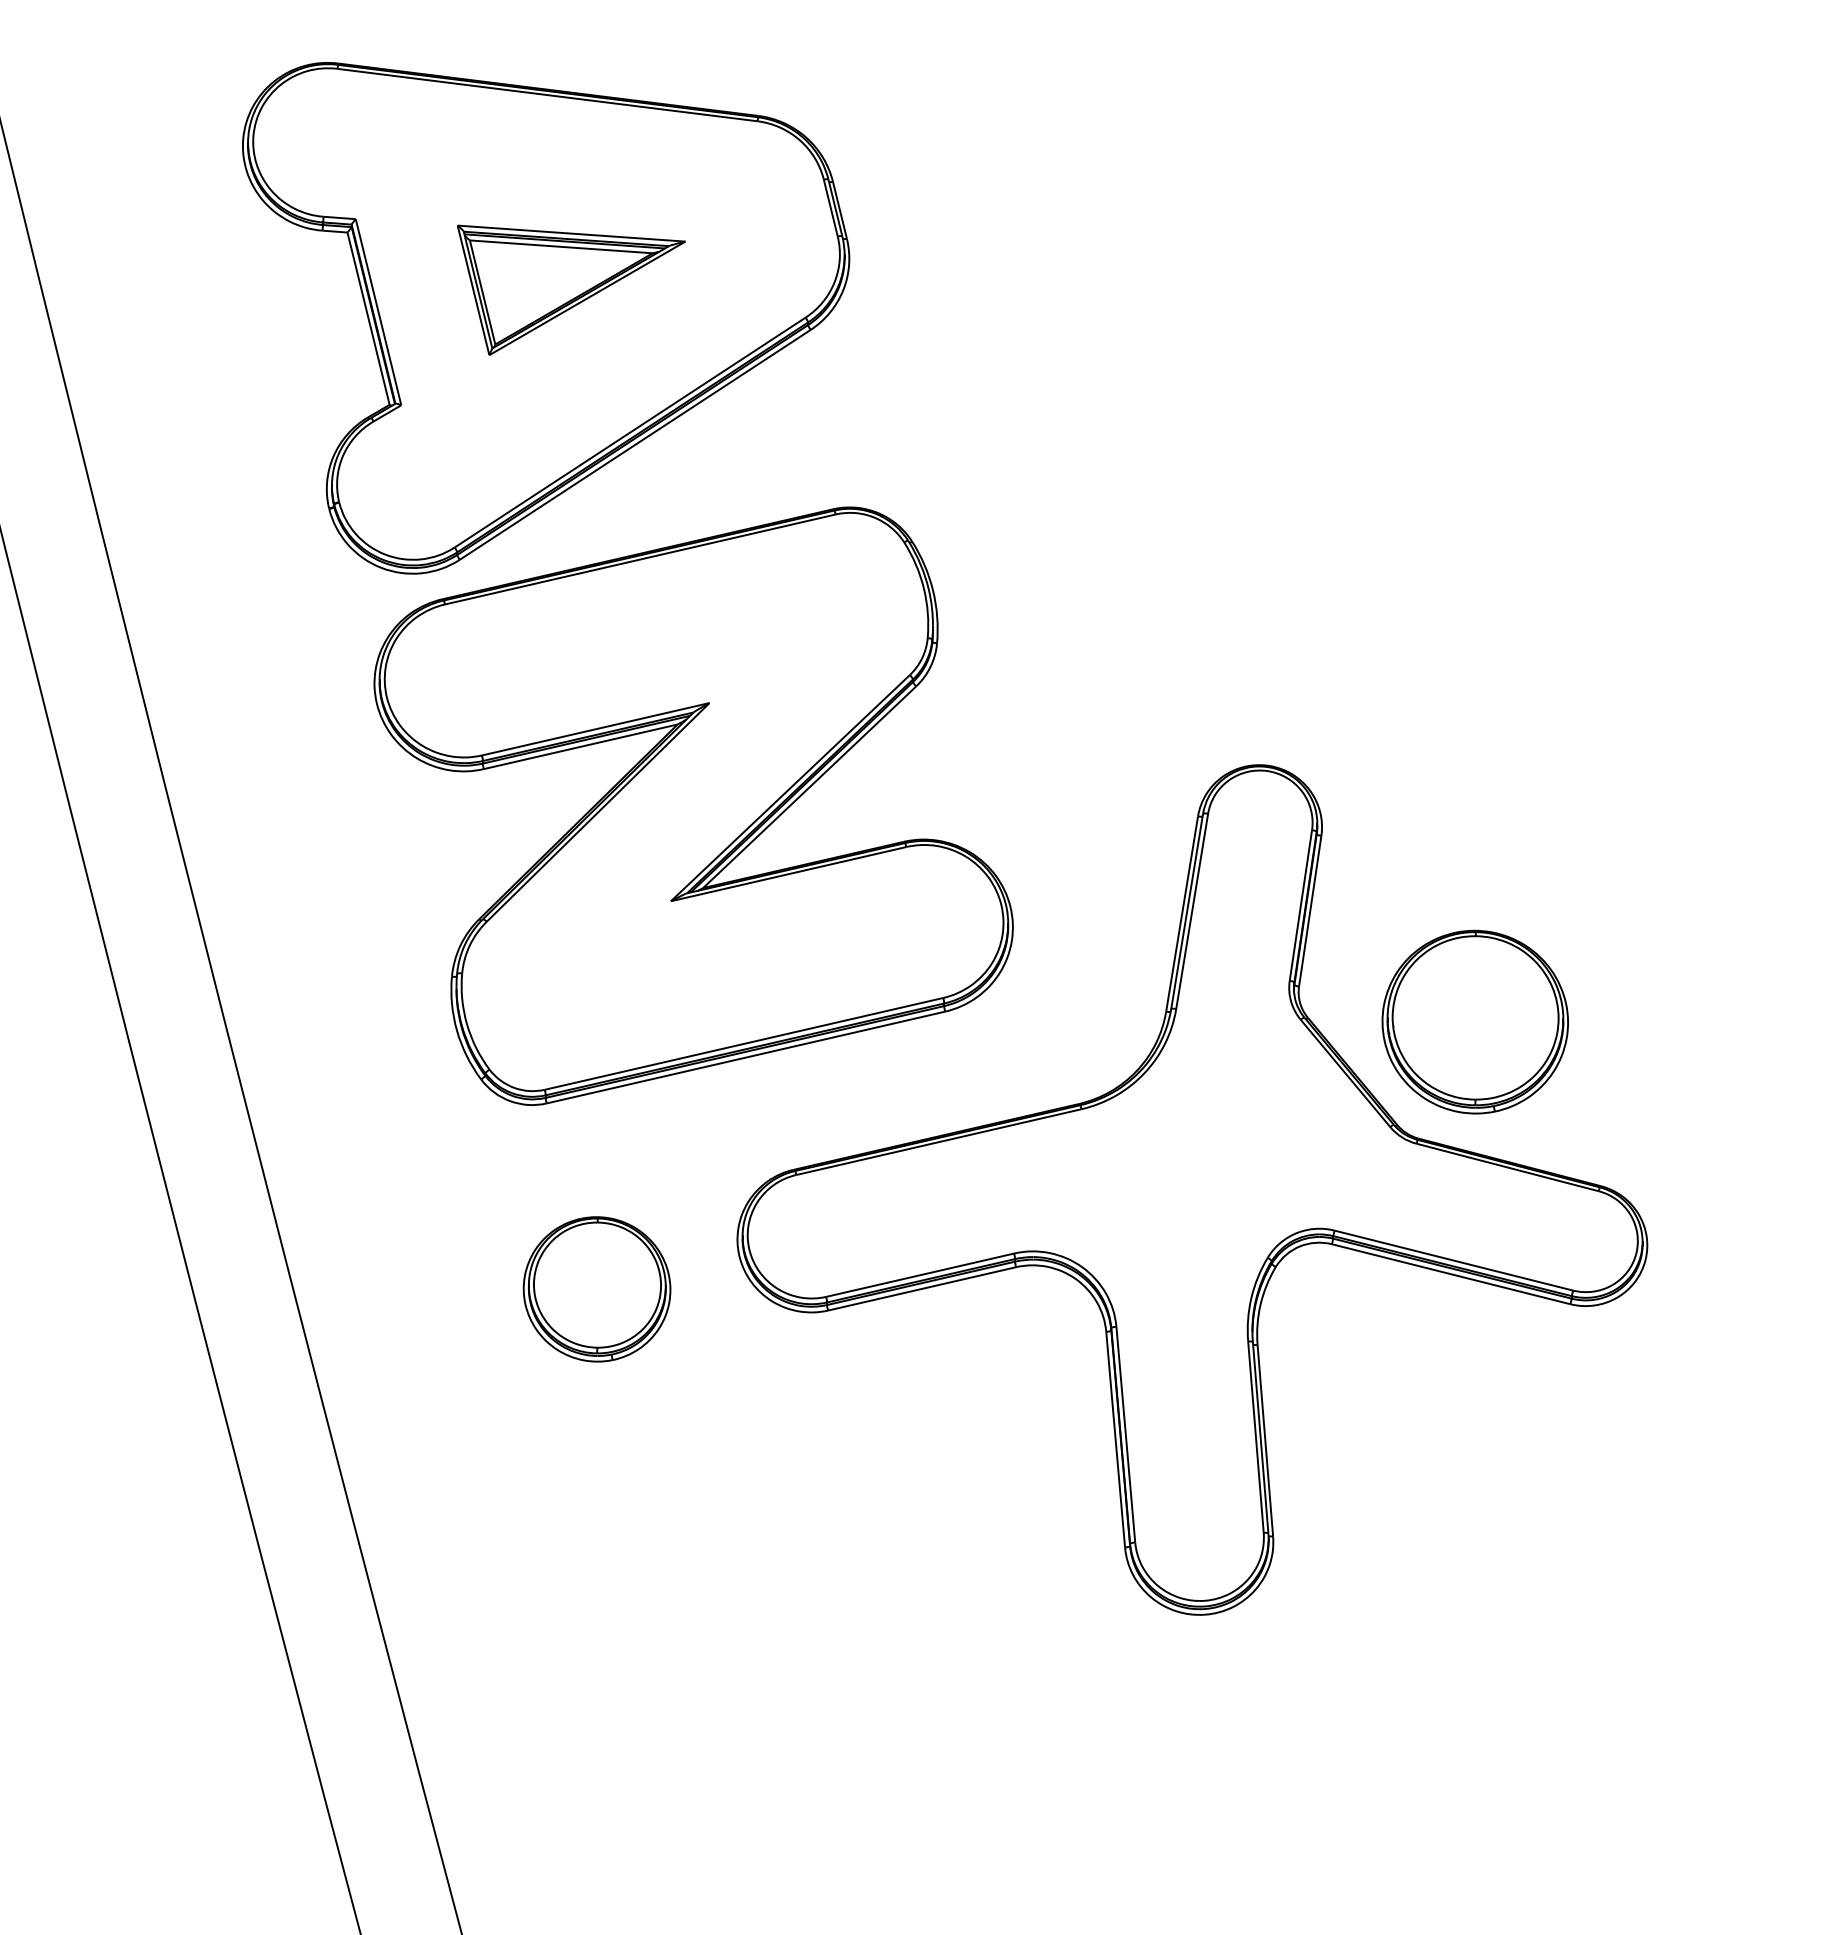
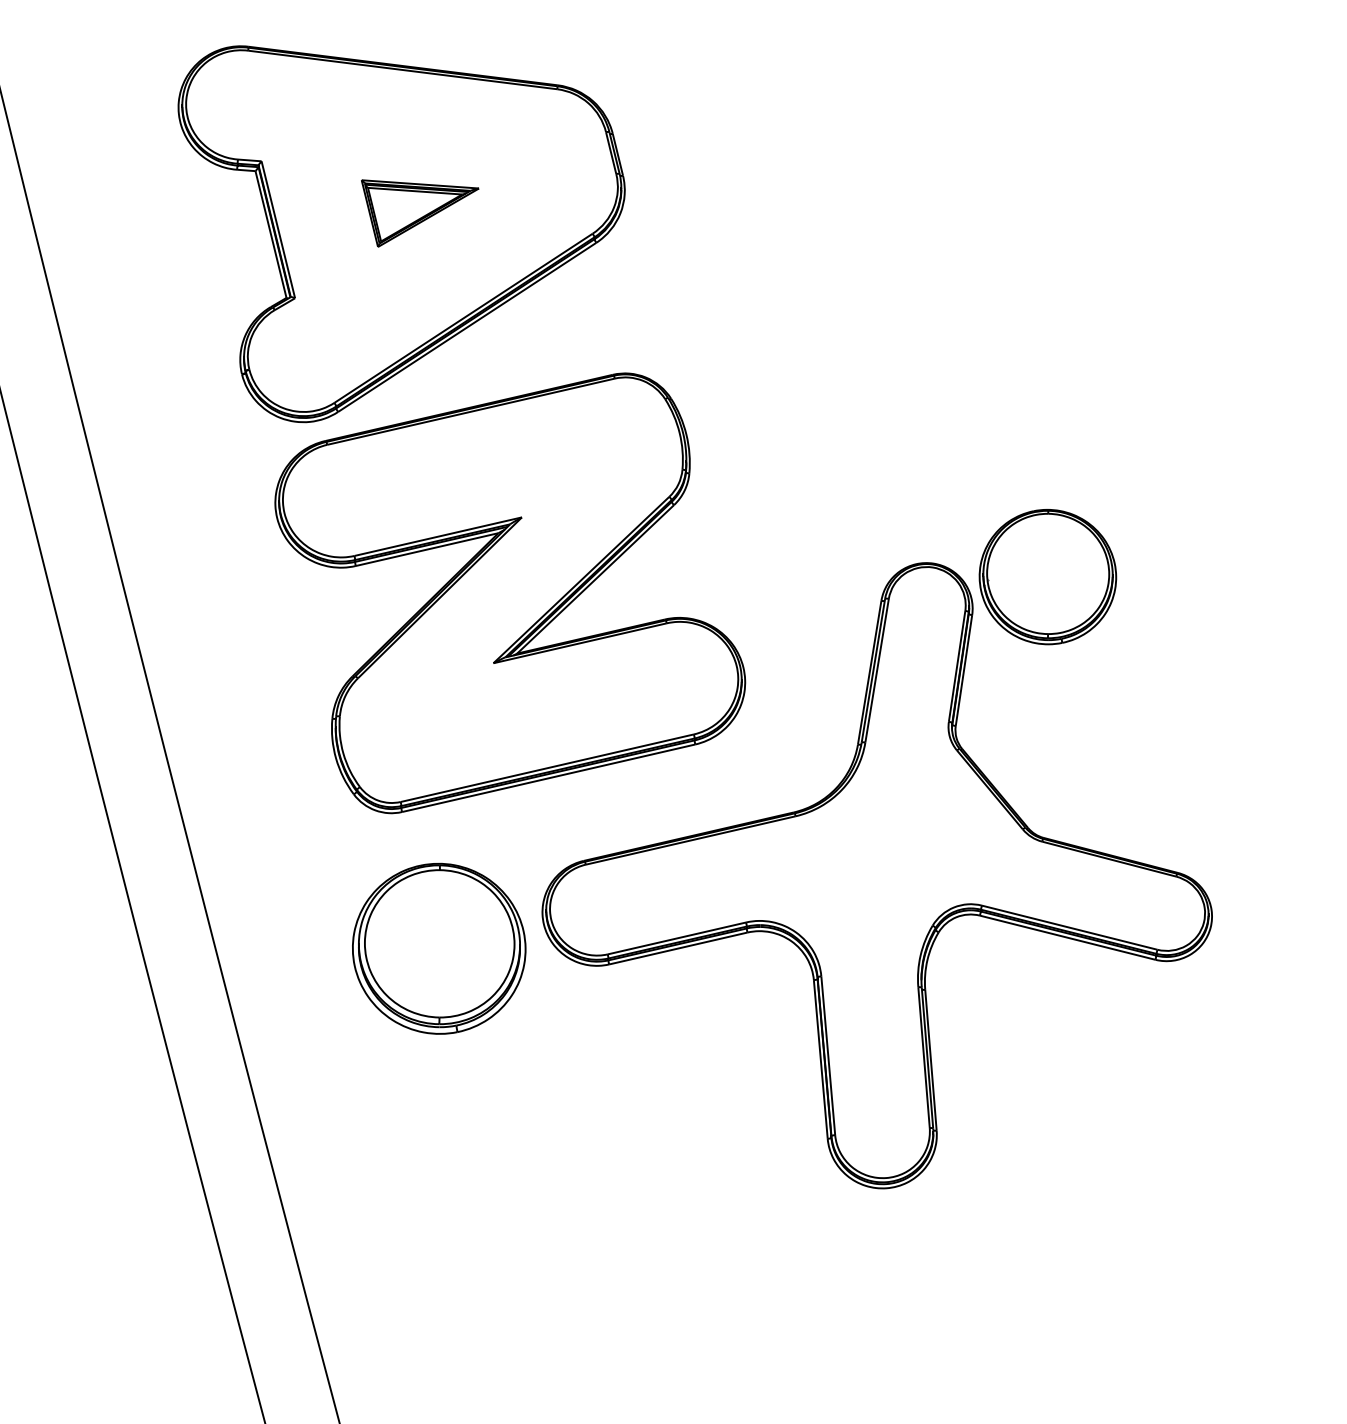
part: (571, 289) -> (420, 213), size x0.7
part: (1474, 1021) -> (1047, 576), moved
part: (596, 1289) -> (438, 948), size x1.6

